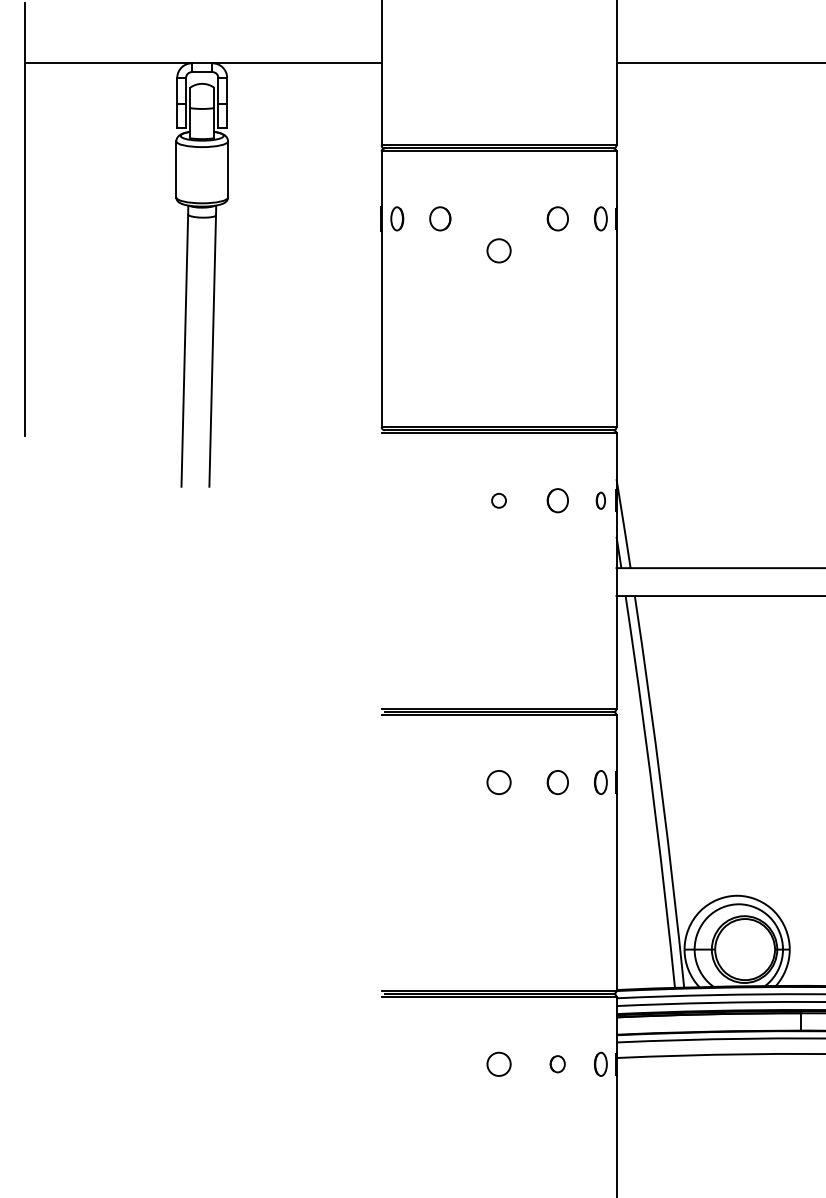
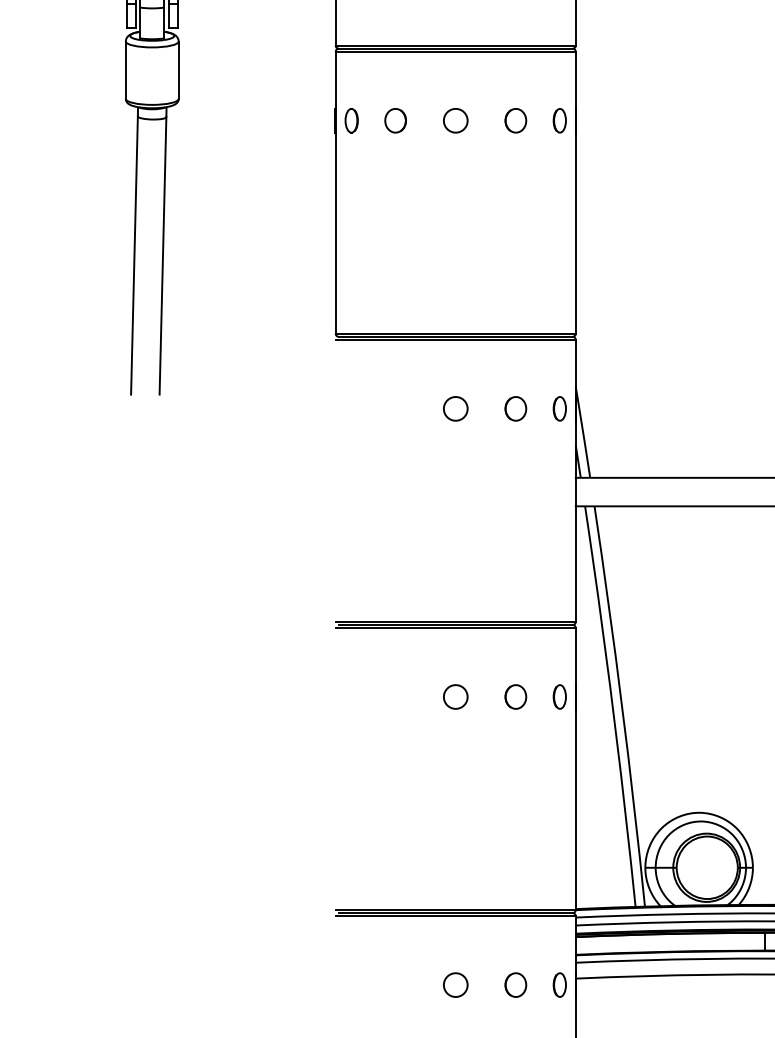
circle: (498, 250) -> (455, 120), moved
circle: (498, 500) -> (455, 408), size x1.67
part: (600, 500) -> (559, 408), size x1.43
part: (557, 1063) -> (515, 984), size x1.43

